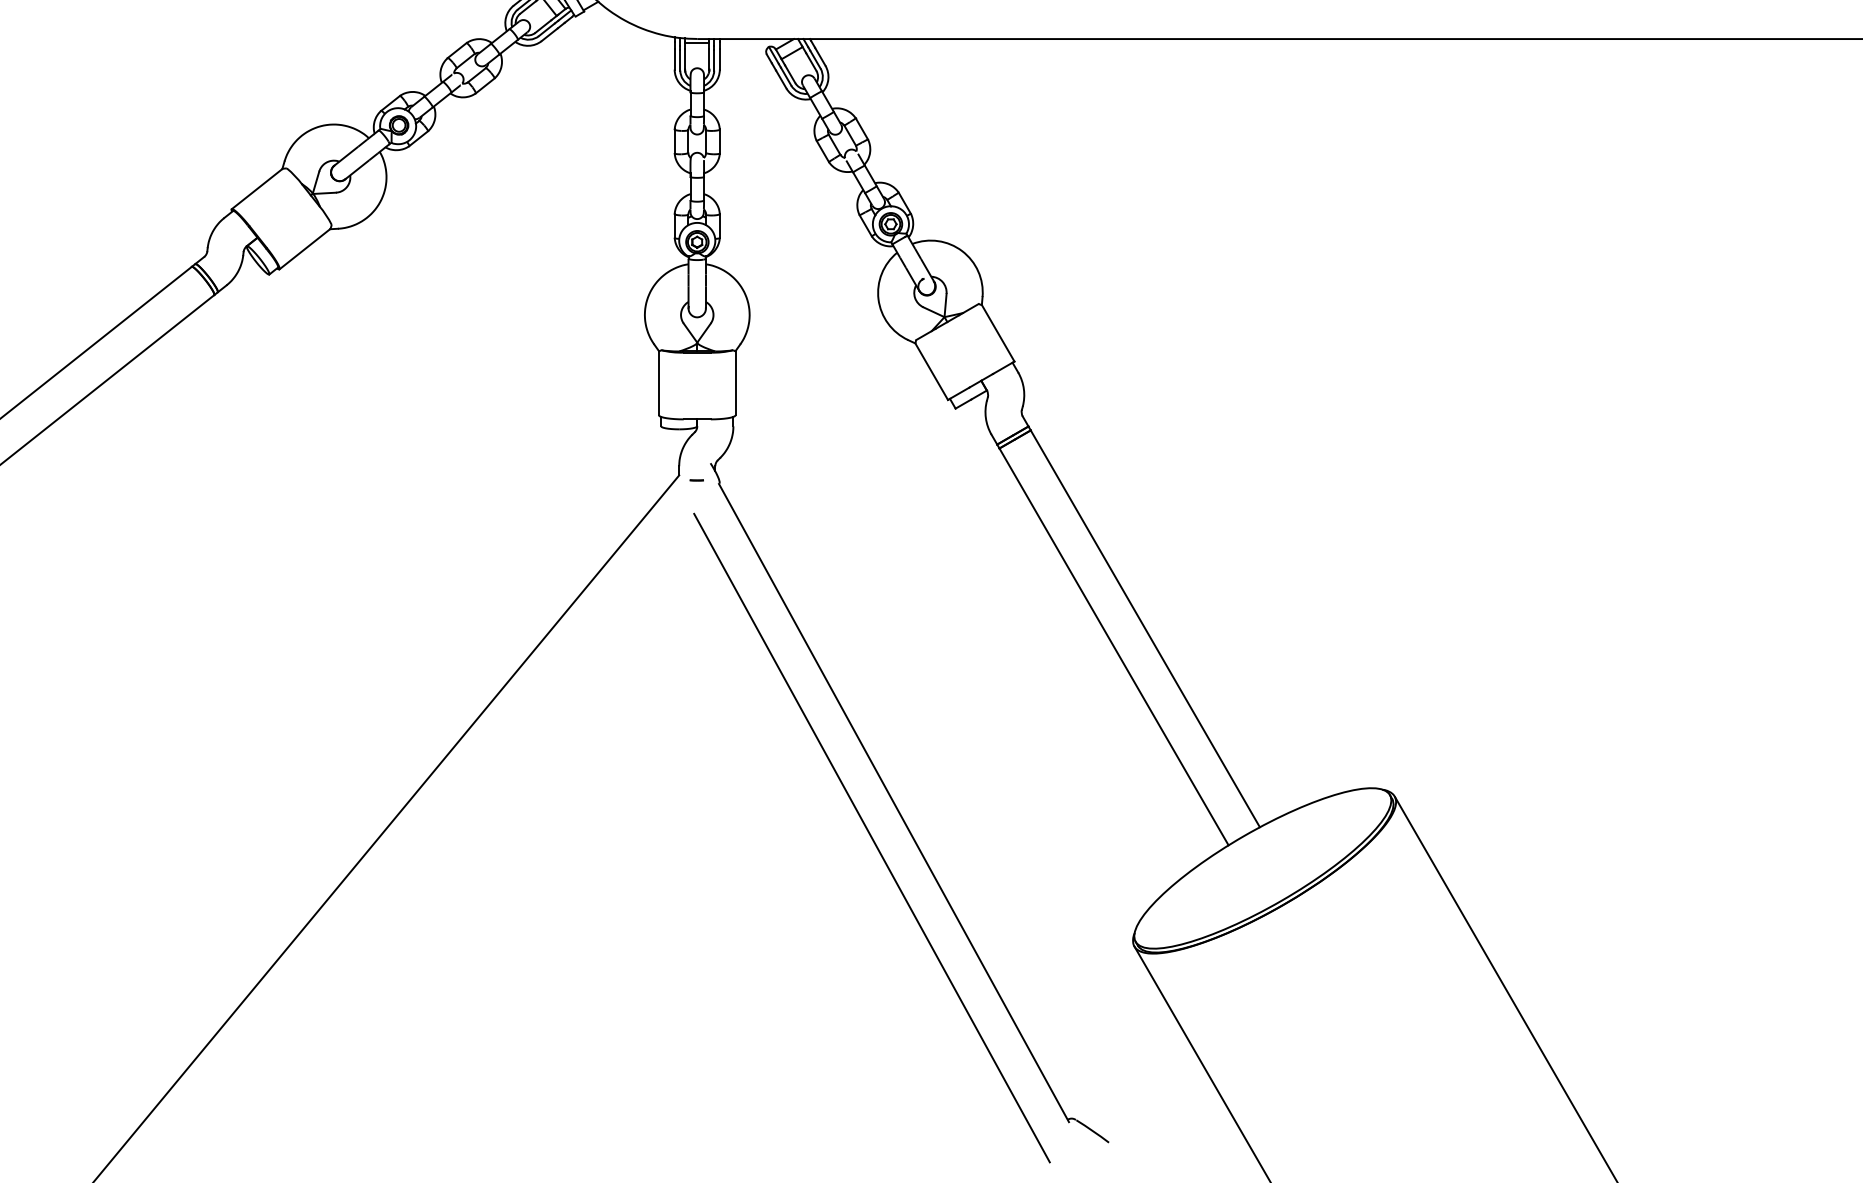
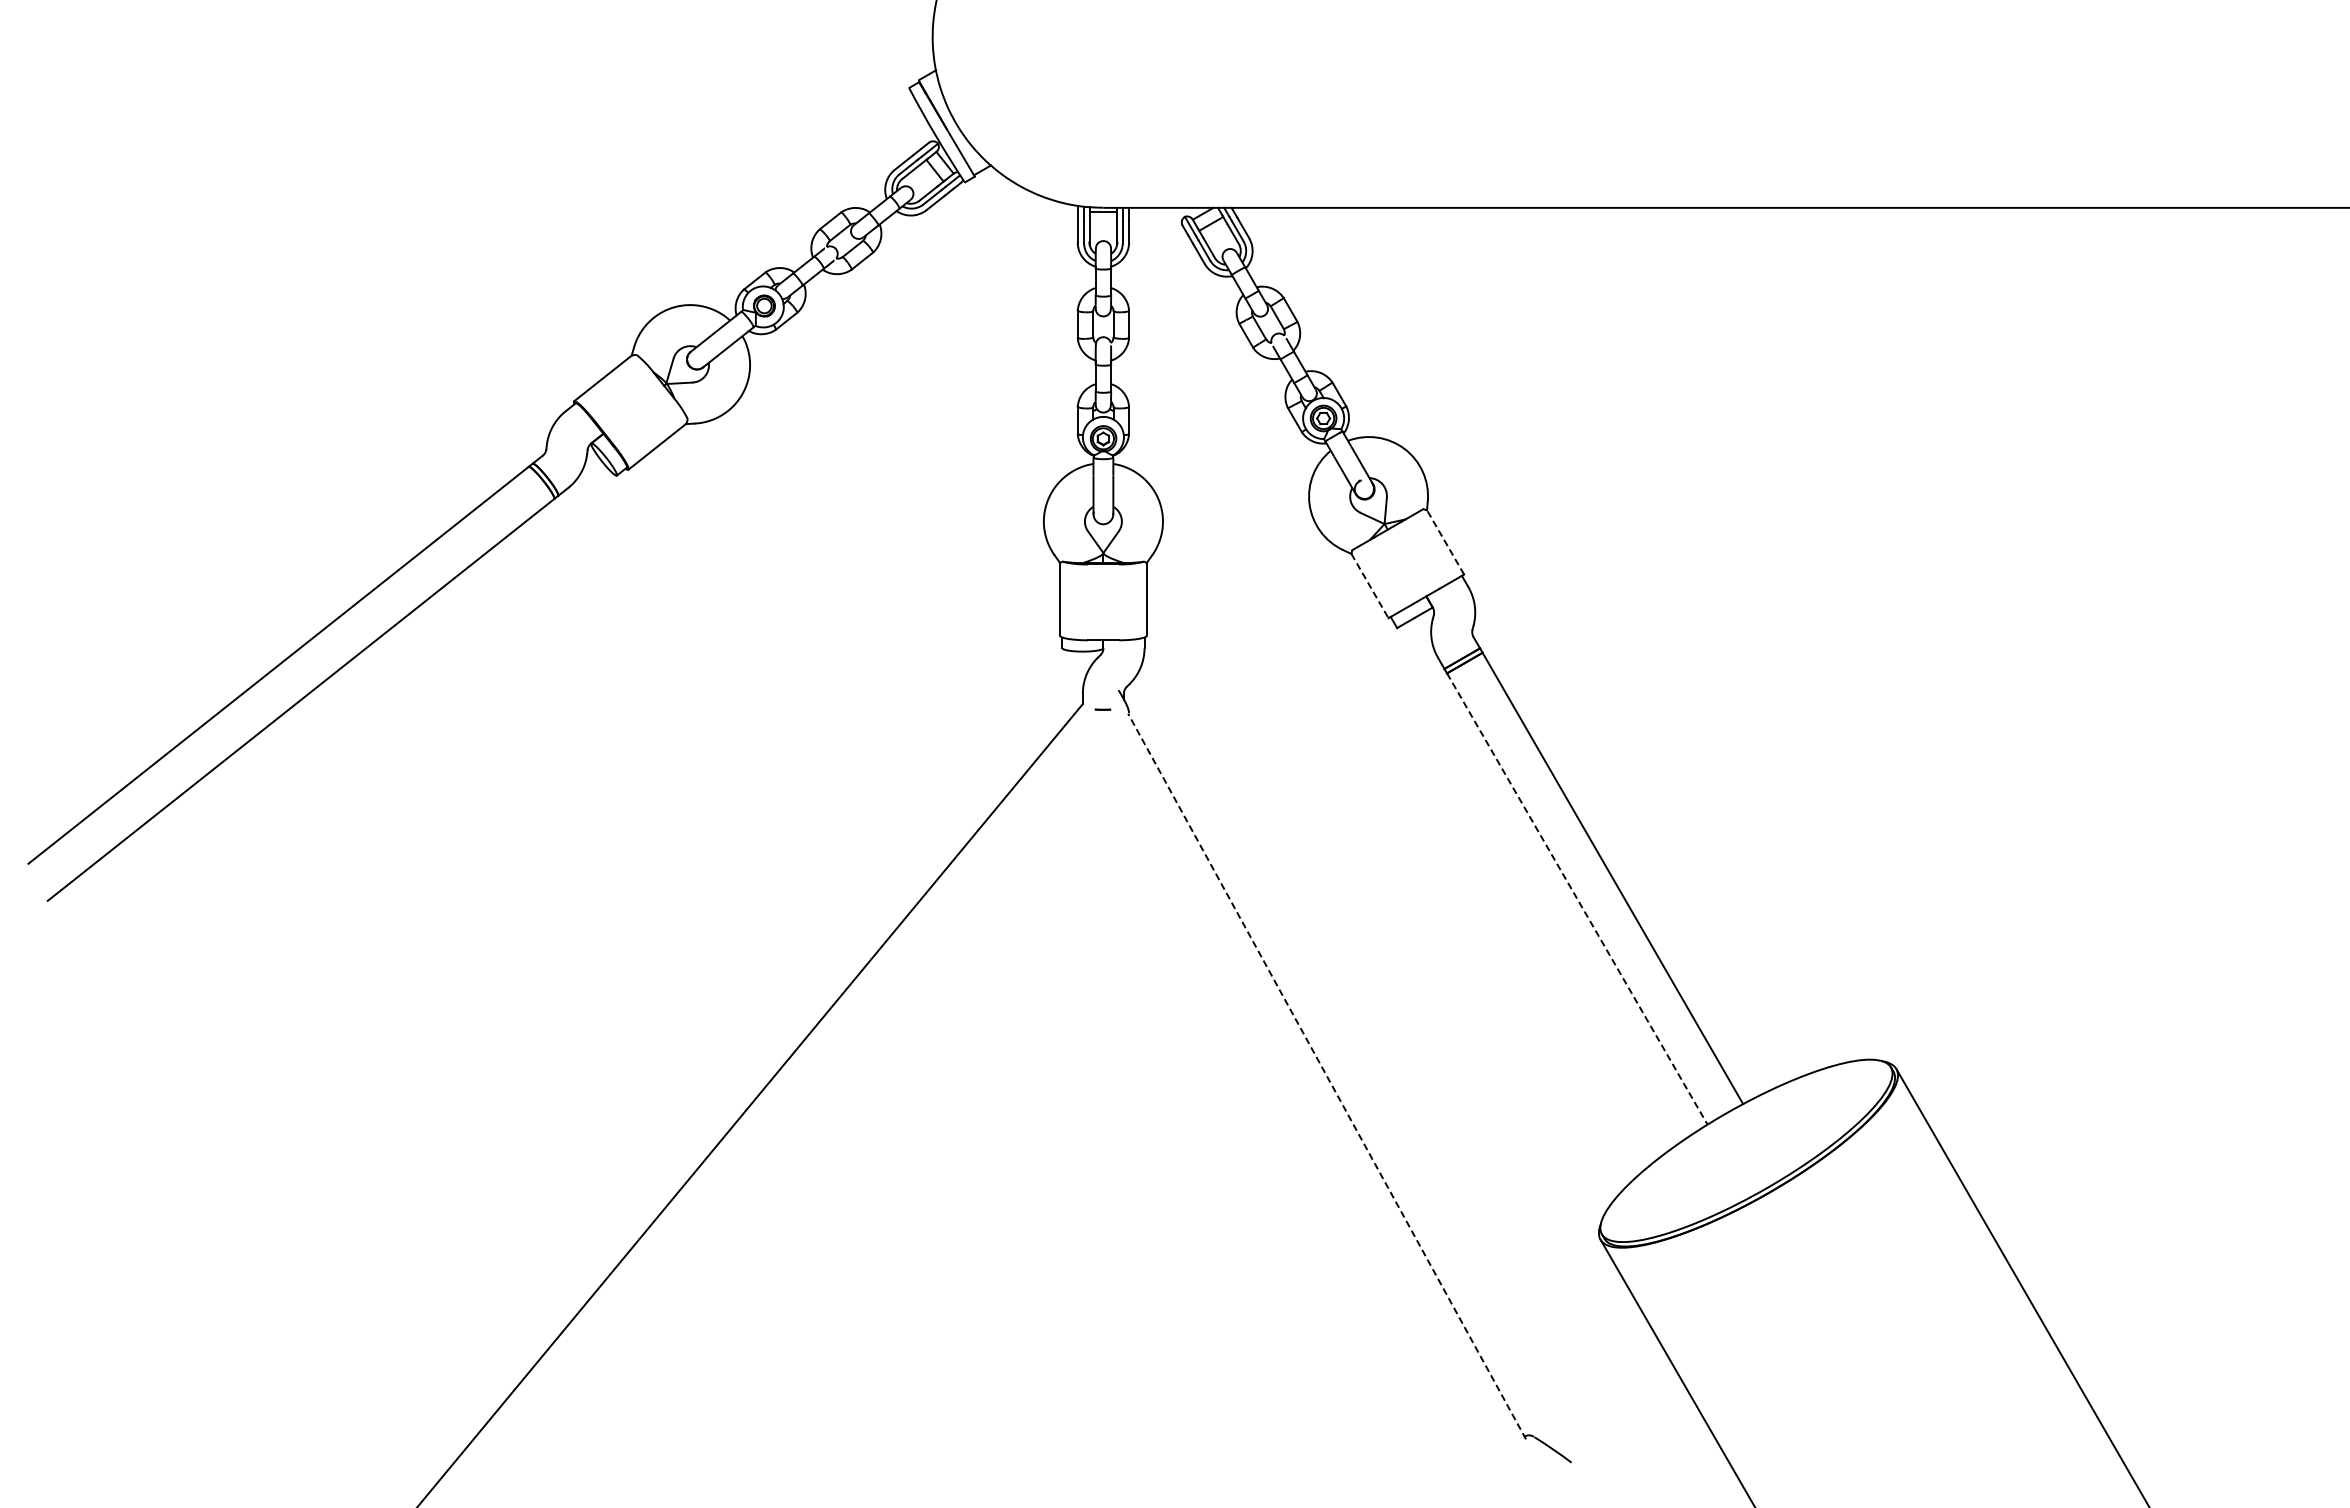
line: (998, 332) -> (1445, 541), solid -> dashed
line: (932, 372) -> (1370, 586), solid -> dashed
line: (1114, 647) -> (1577, 899), solid -> dashed
line: (894, 803) -> (1327, 1076), solid -> dashed
line: (871, 838) -> (1301, 1116), removed

